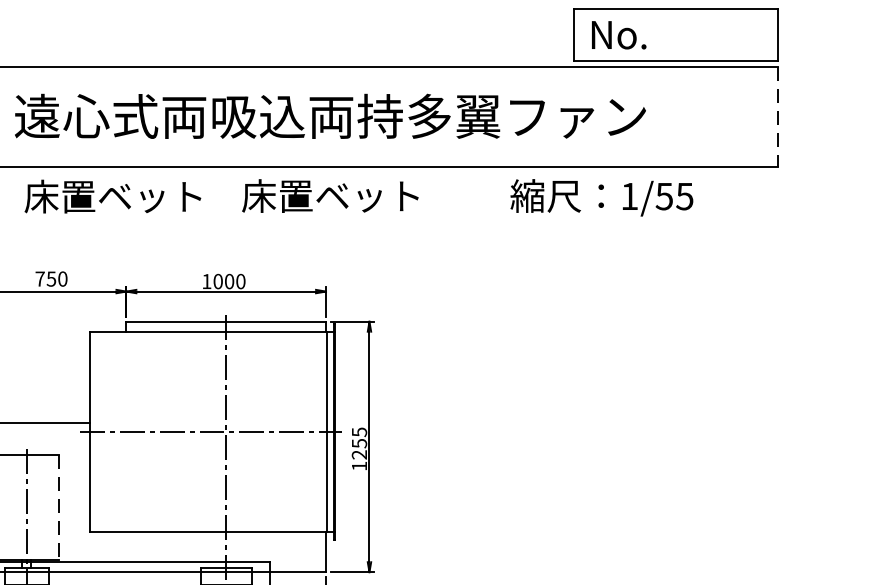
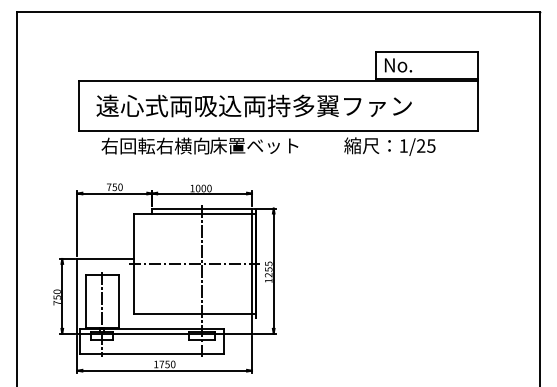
line: (777, 117) -> (477, 106), dashed -> solid
text: (132, 195) -> (155, 145), 床置ベット -> 右回転右横向
text: (663, 195) -> (420, 145), 1/55 -> 1/25
line: (58, 507) -> (118, 301), dashed -> solid

